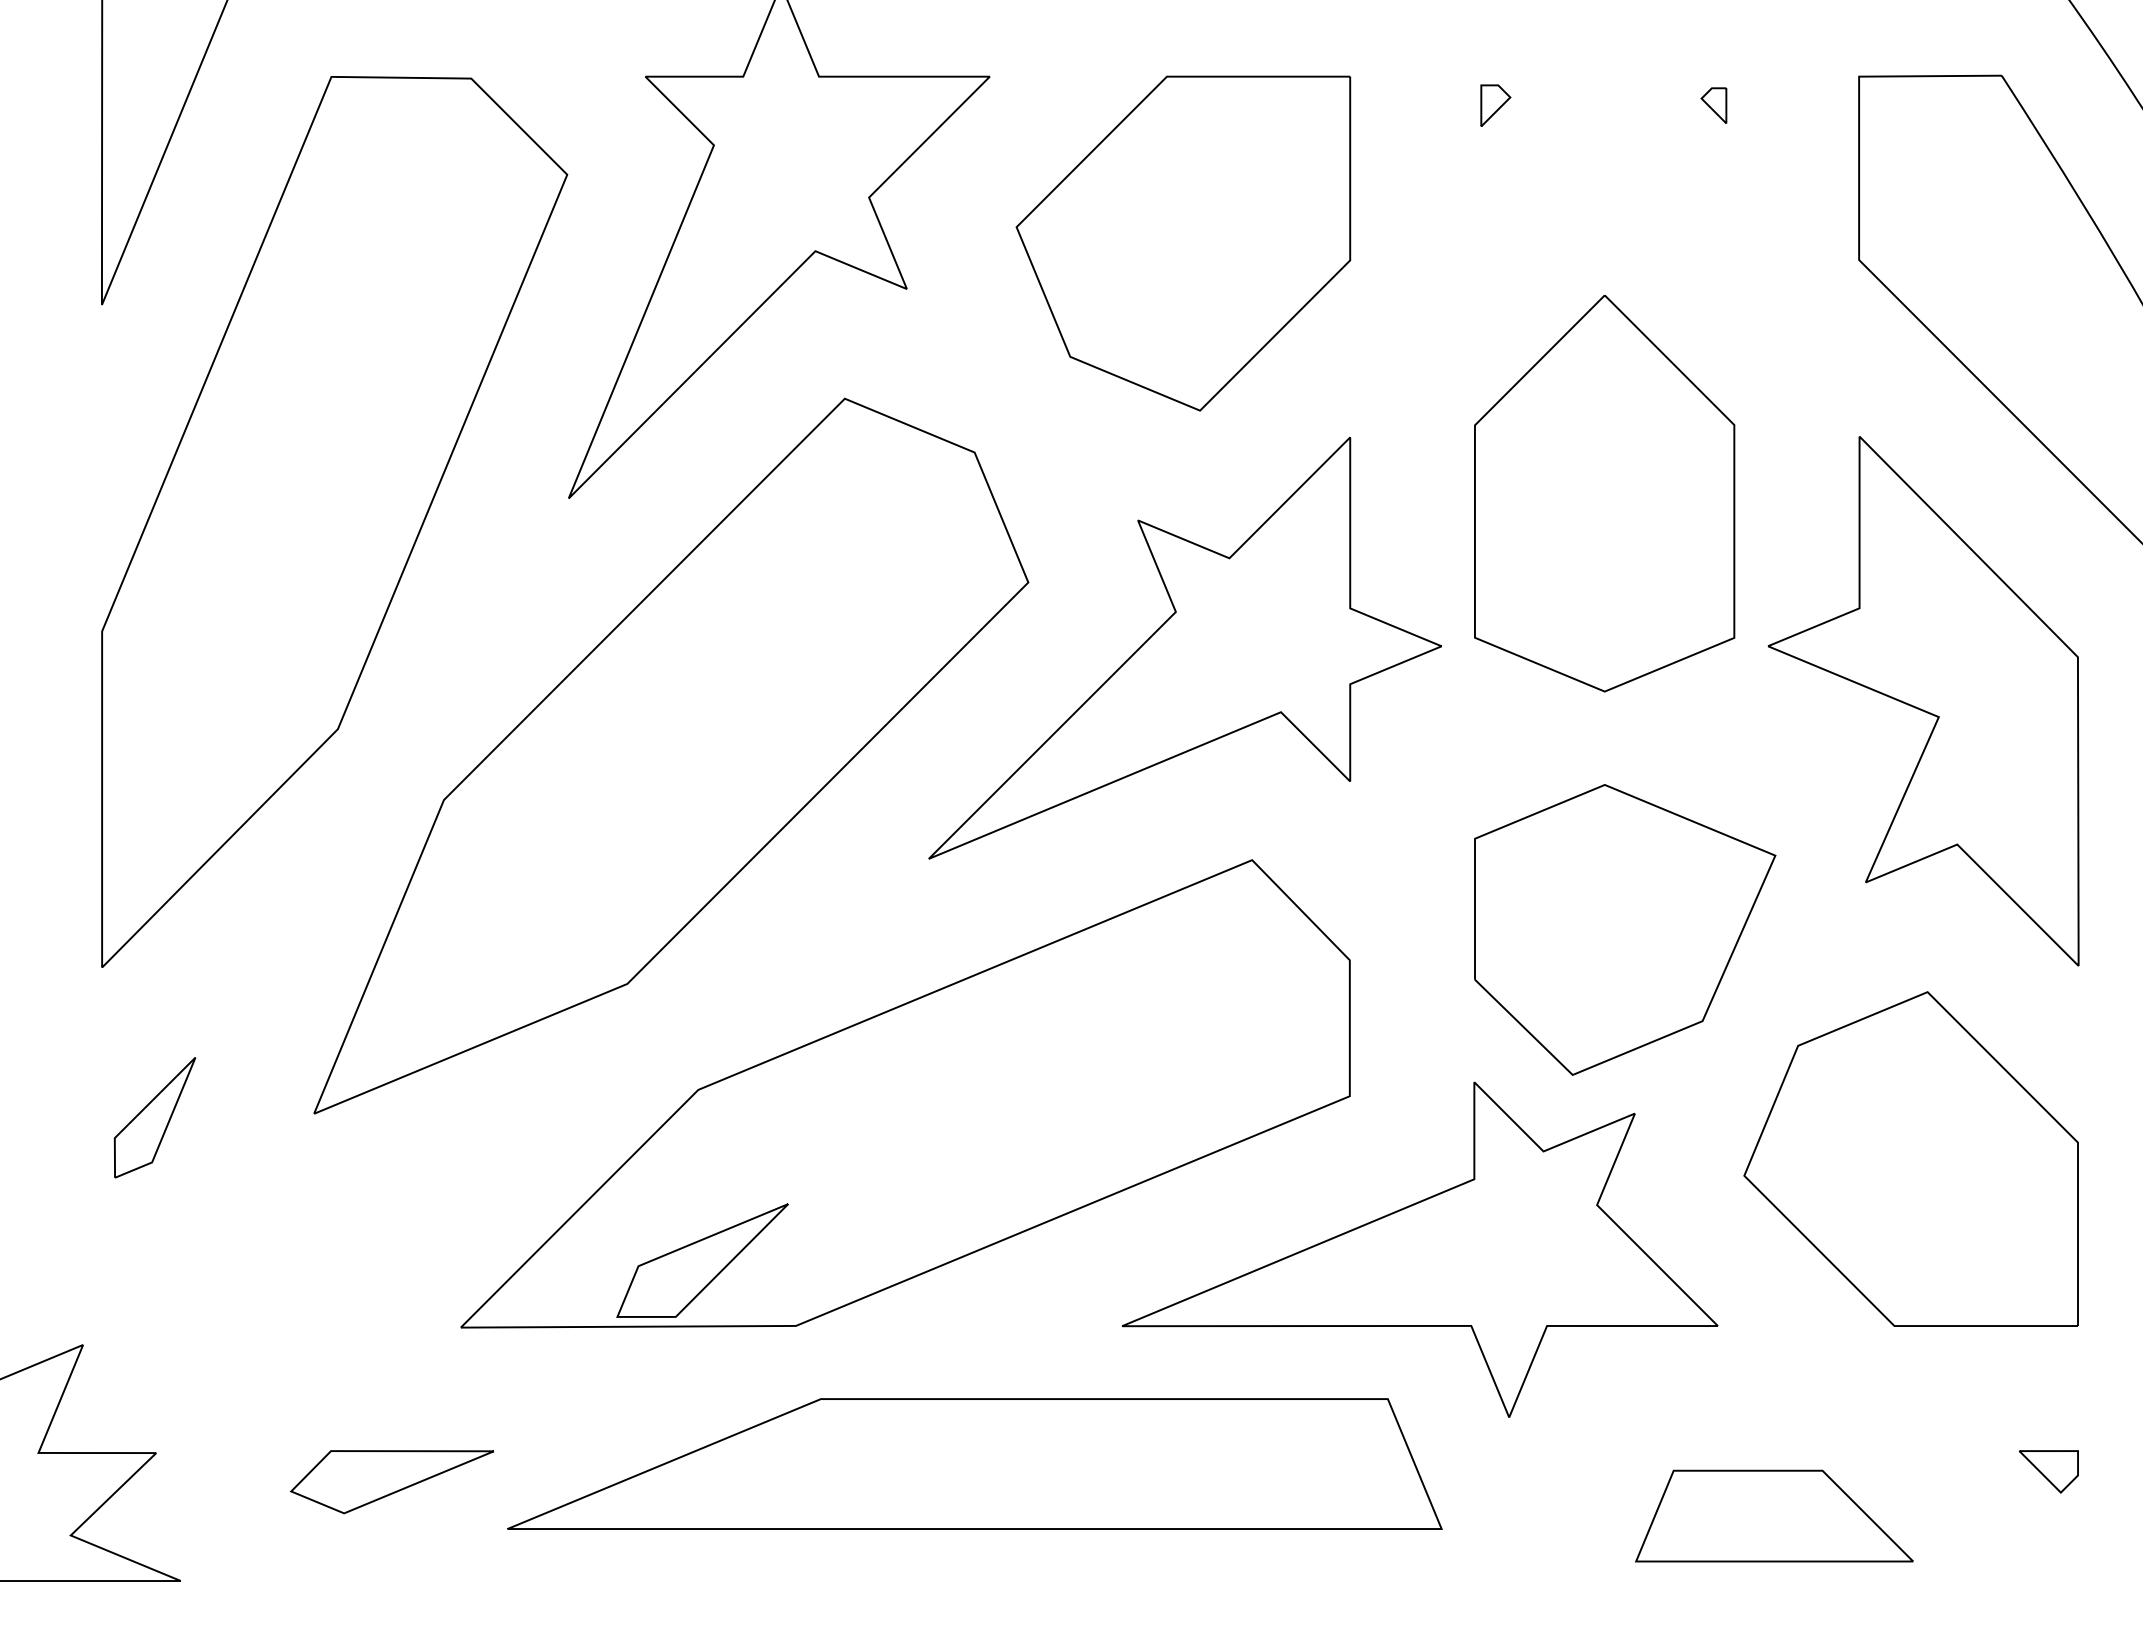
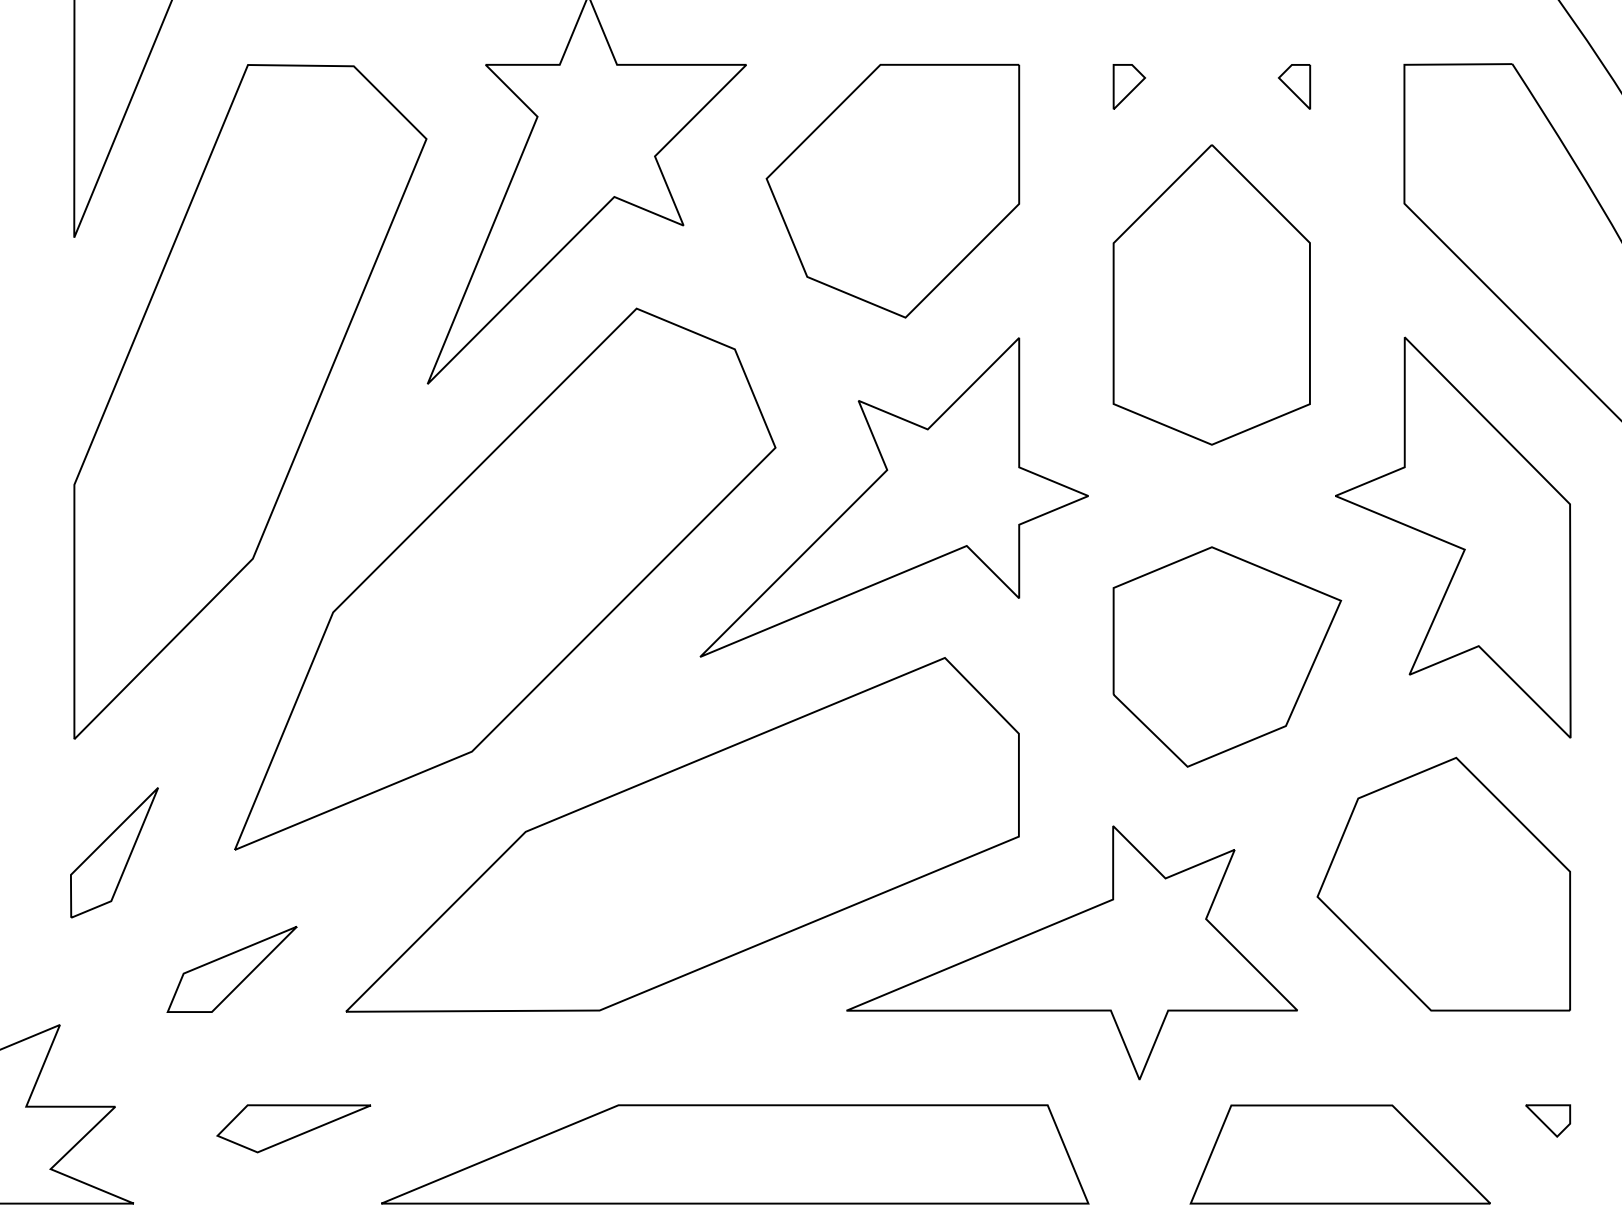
part: (1495, 105) -> (1129, 86), size x1.43
part: (1713, 105) -> (1294, 86), size x1.67
part: (1604, 493) -> (1211, 294), moved
part: (1625, 929) -> (1227, 656), moved
part: (154, 1117) -> (114, 852), size x1.43
part: (702, 1260) -> (232, 969), moved
part: (974, 1463) -> (734, 1154), moved
part: (1774, 1515) -> (1340, 1154), size x1.43

